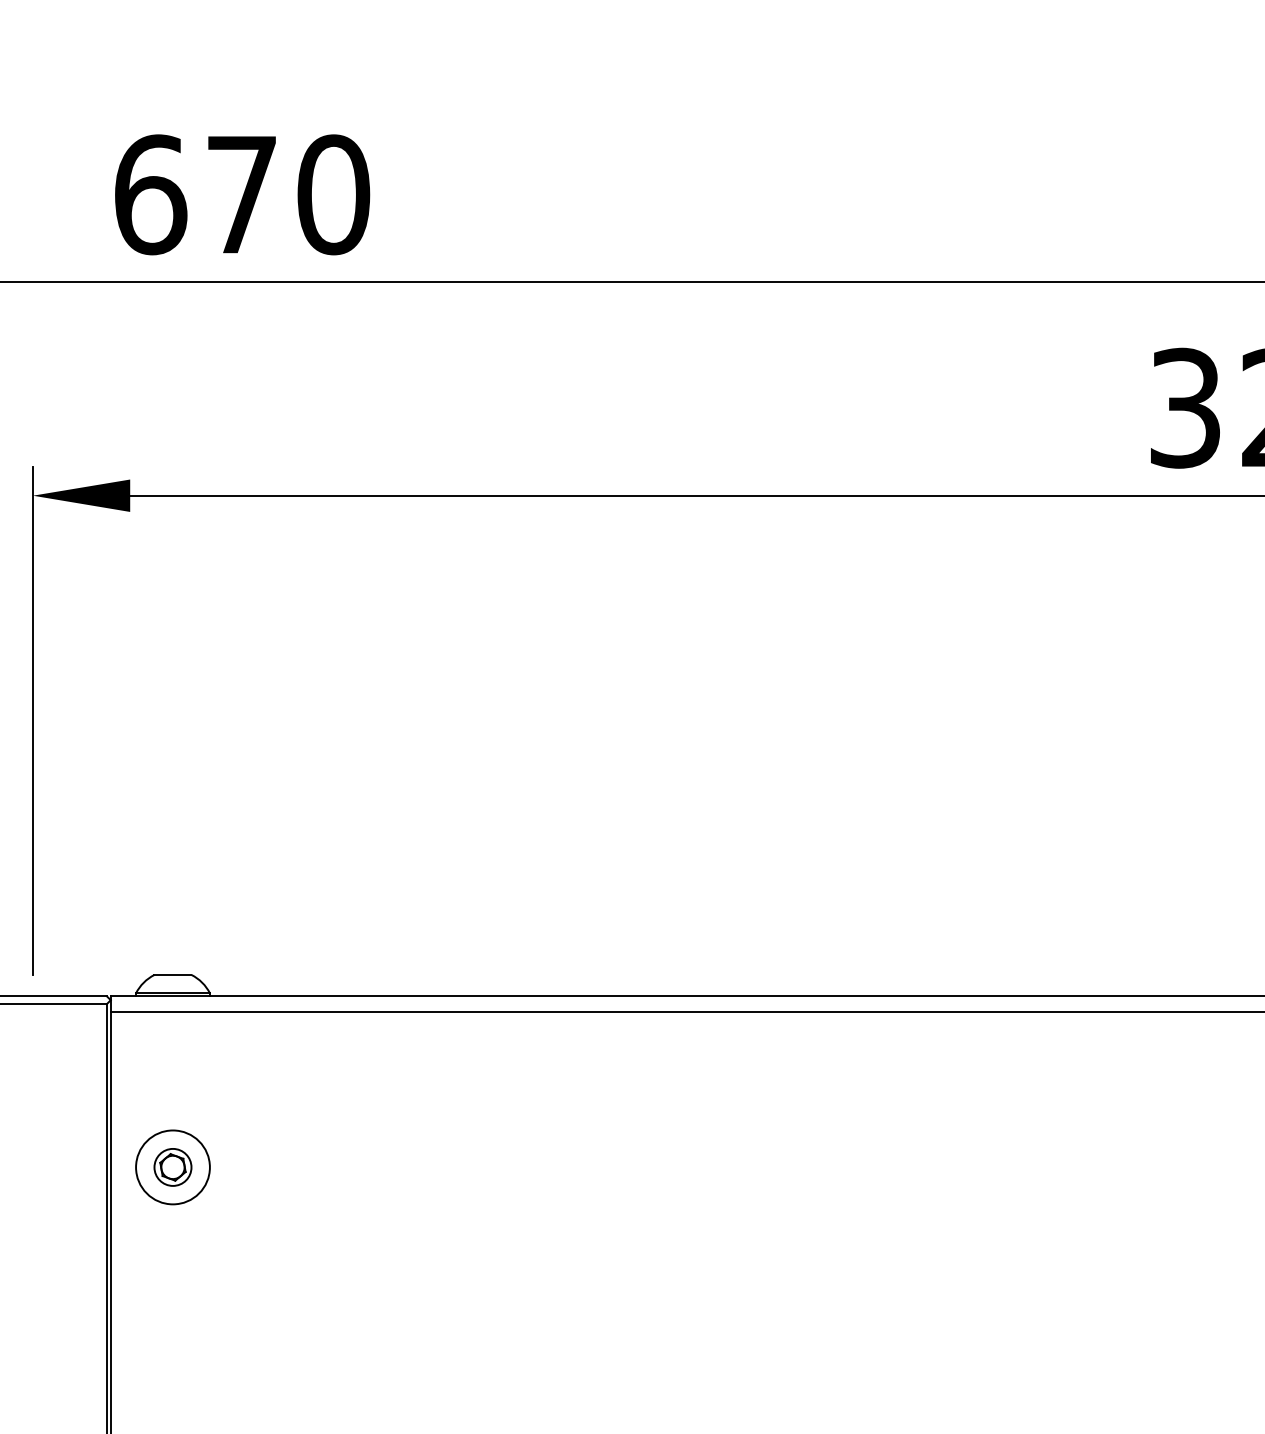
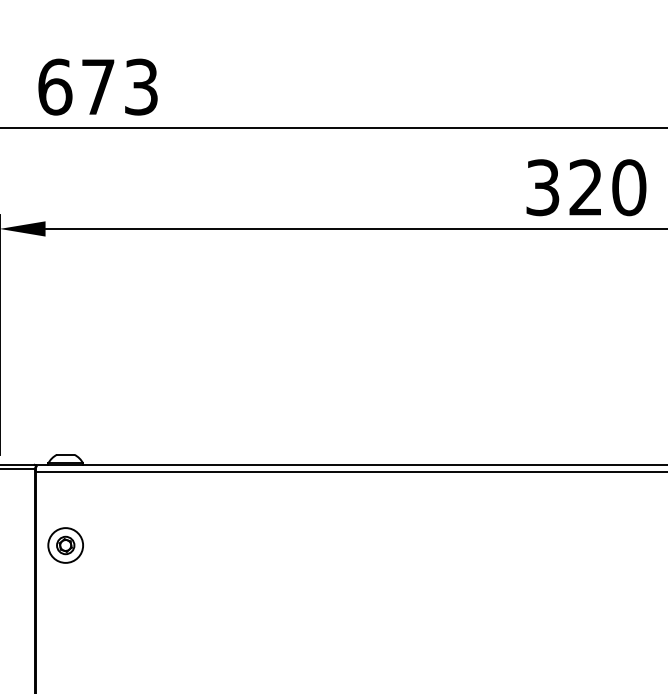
text: (333, 193) -> (141, 86), 670 -> 673

